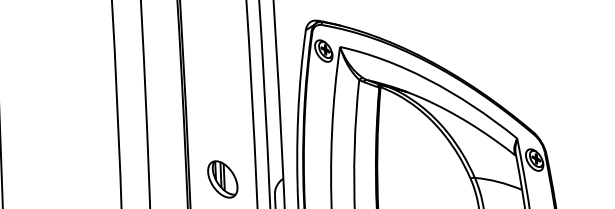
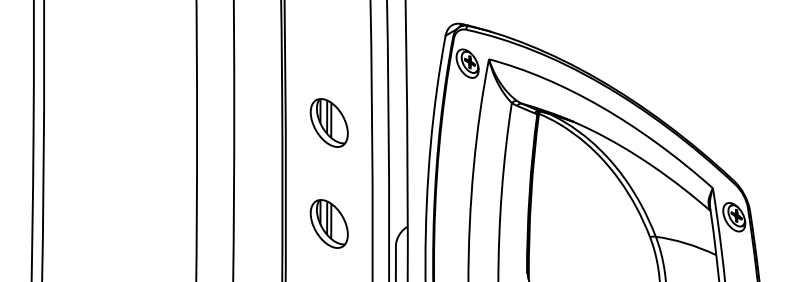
part: (218, 101) -> (328, 122), added

